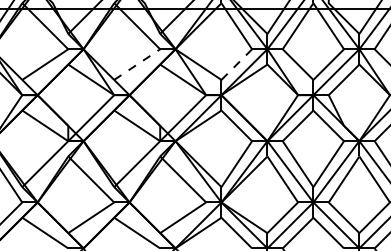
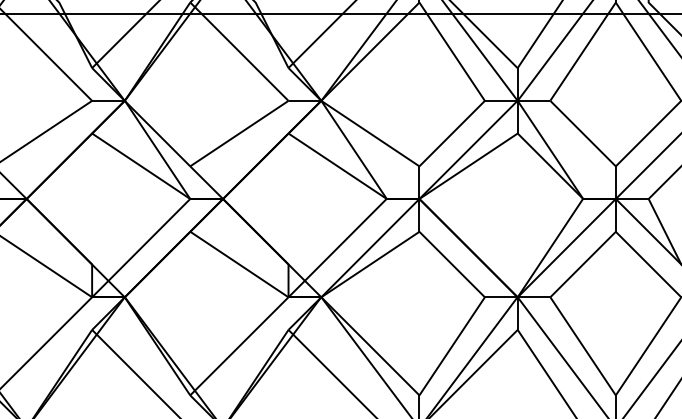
line: (137, 64) -> (240, 133), dashed -> solid
line: (236, 64) -> (451, 133), dashed -> solid

